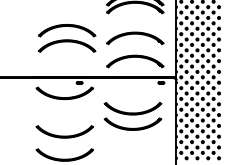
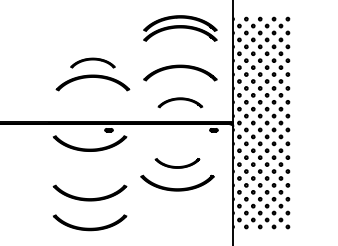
part: (66, 30) -> (92, 62), size x0.6
part: (135, 61) -> (180, 102), size x0.6
part: (132, 108) -> (177, 163), size x0.6

